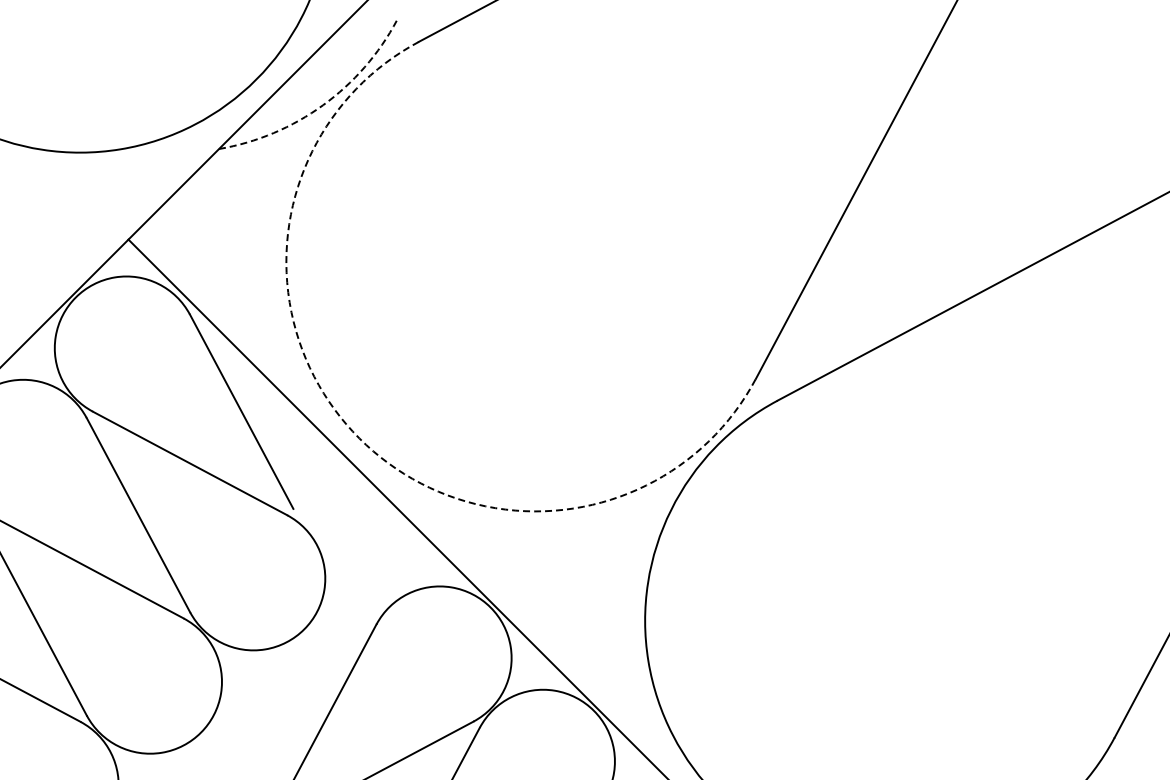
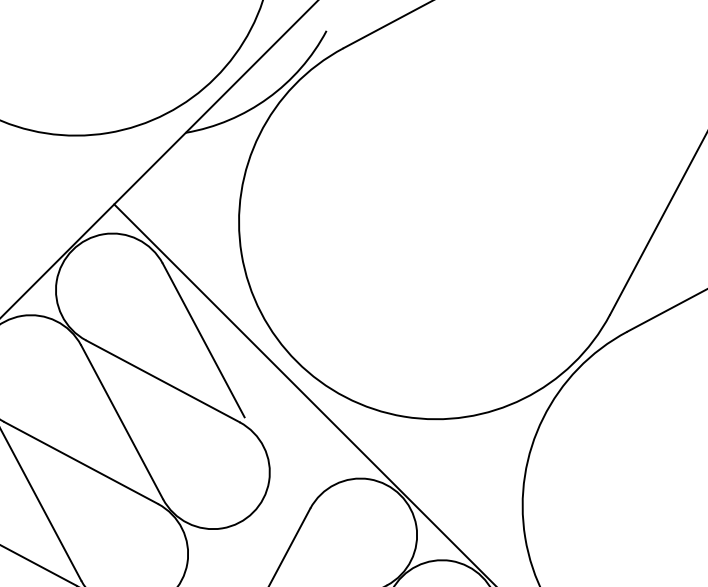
arc: (323, 105) -> (268, 98), dashed -> solid
arc: (359, 438) -> (296, 361), dashed -> solid

